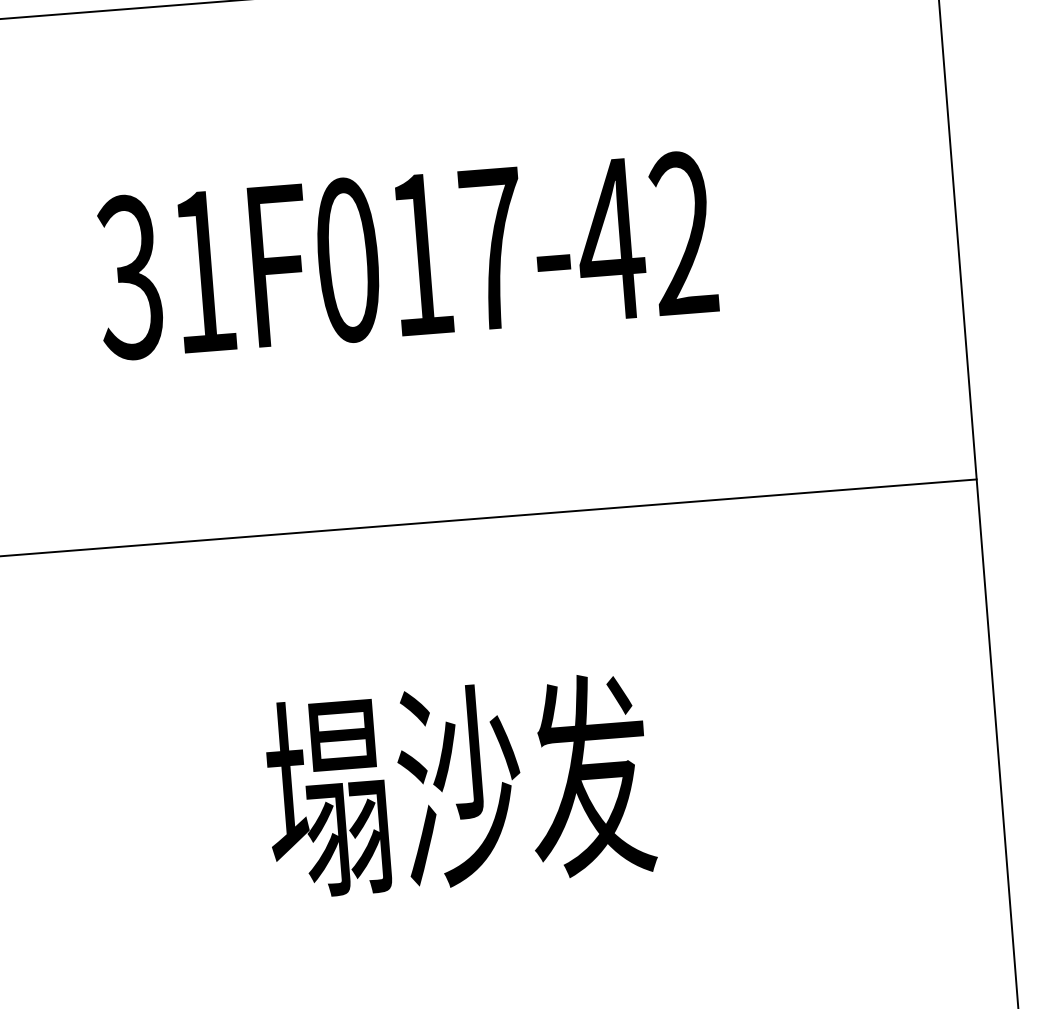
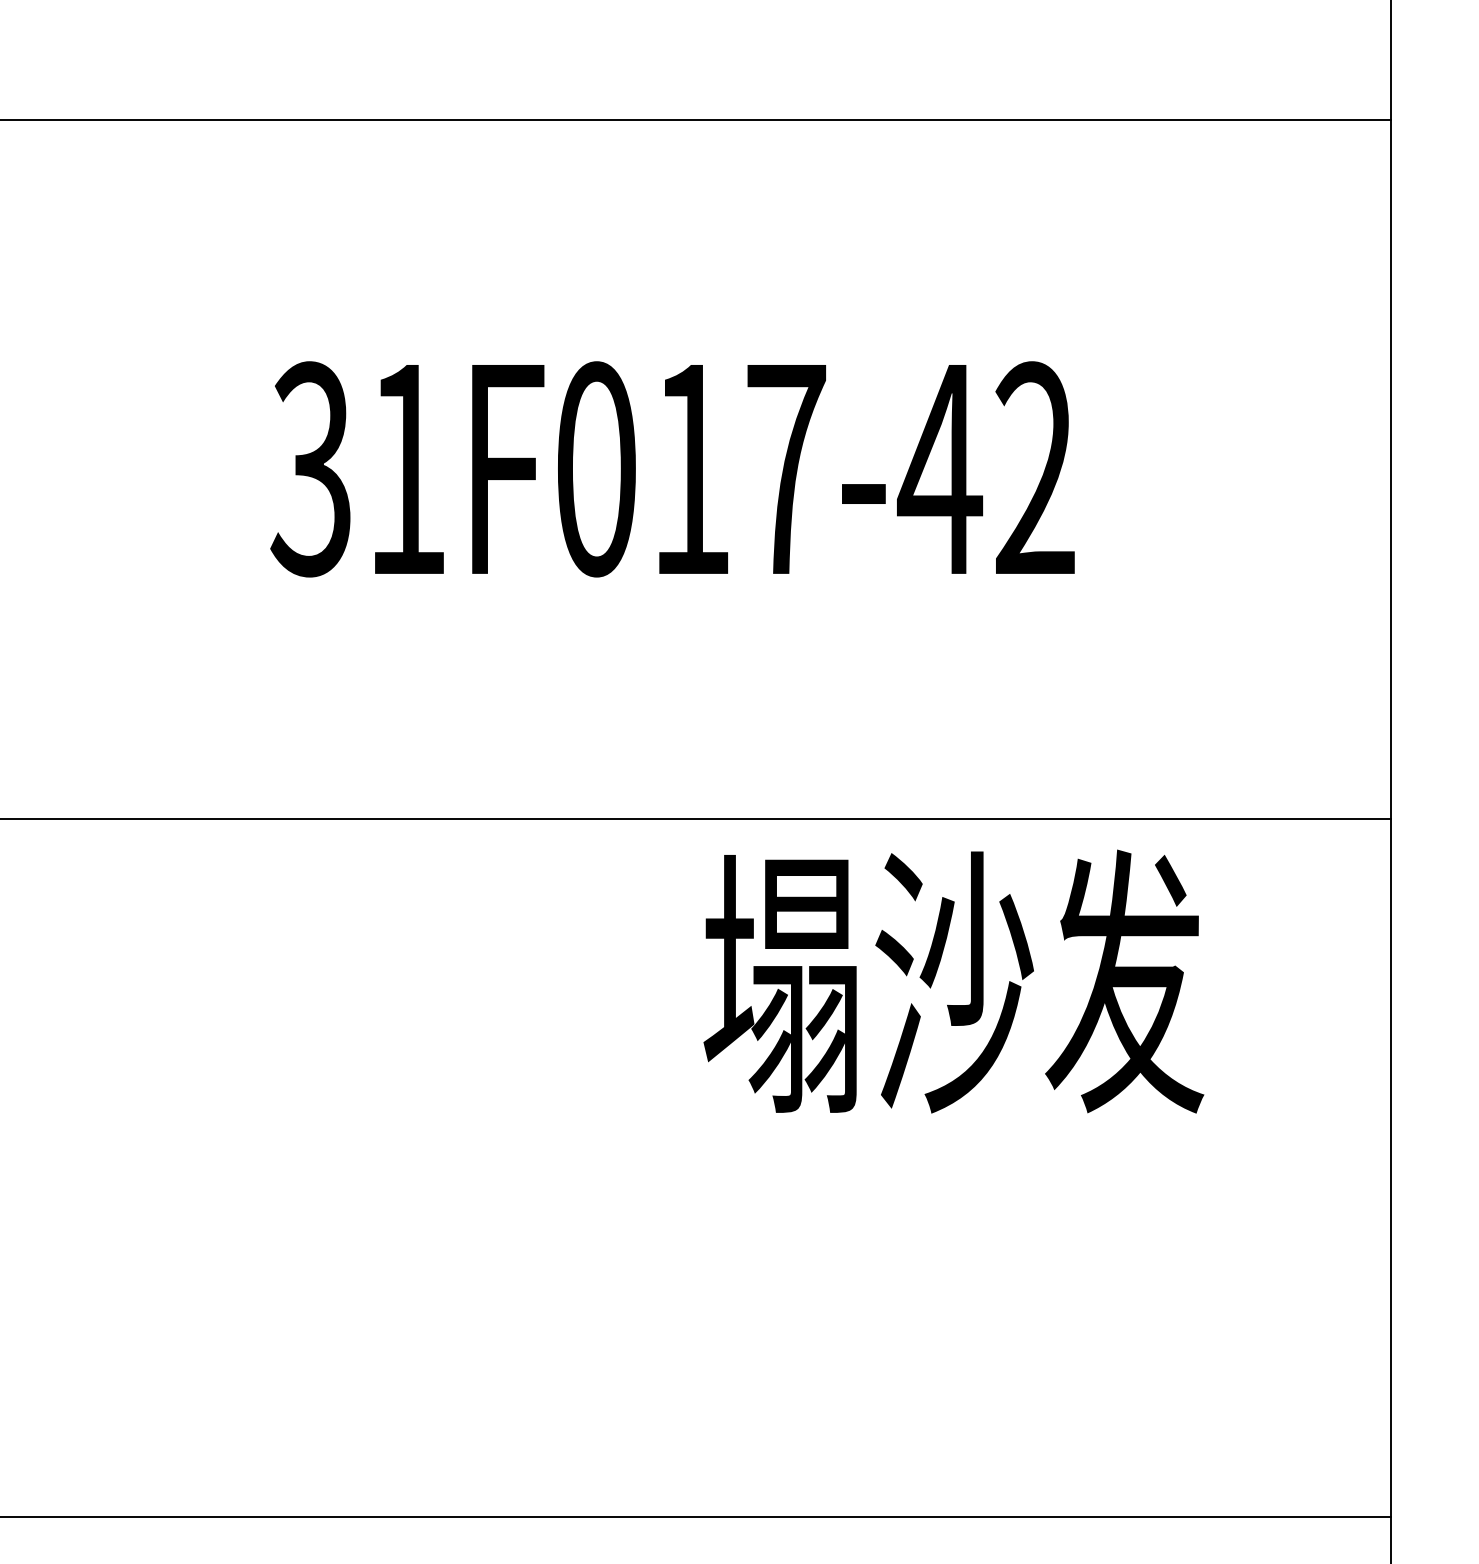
text: (459, 785) -> (953, 981), moved

